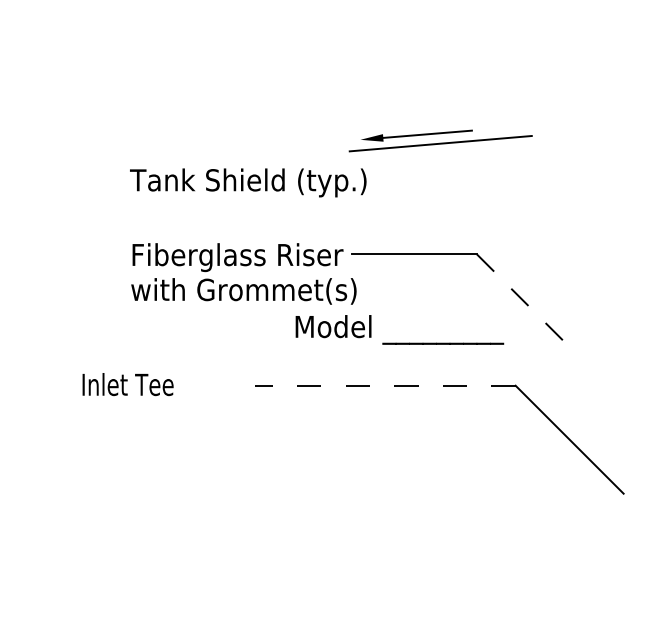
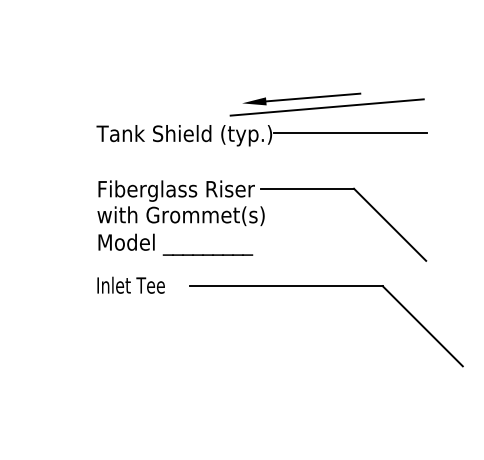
part: (439, 140) -> (326, 104), size x1.43
line: (470, 179) -> (349, 133), added
line: (526, 303) -> (390, 225), dashed -> solid
text: (399, 329) -> (175, 244), moved
text: (127, 383) -> (130, 284), moved
line: (385, 386) -> (286, 286), dashed -> solid

